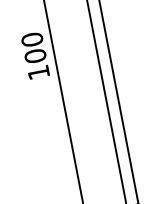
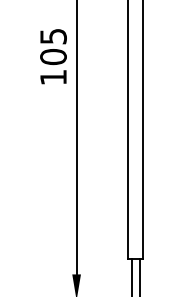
text: (32, 39) -> (53, 36), 100 -> 105

